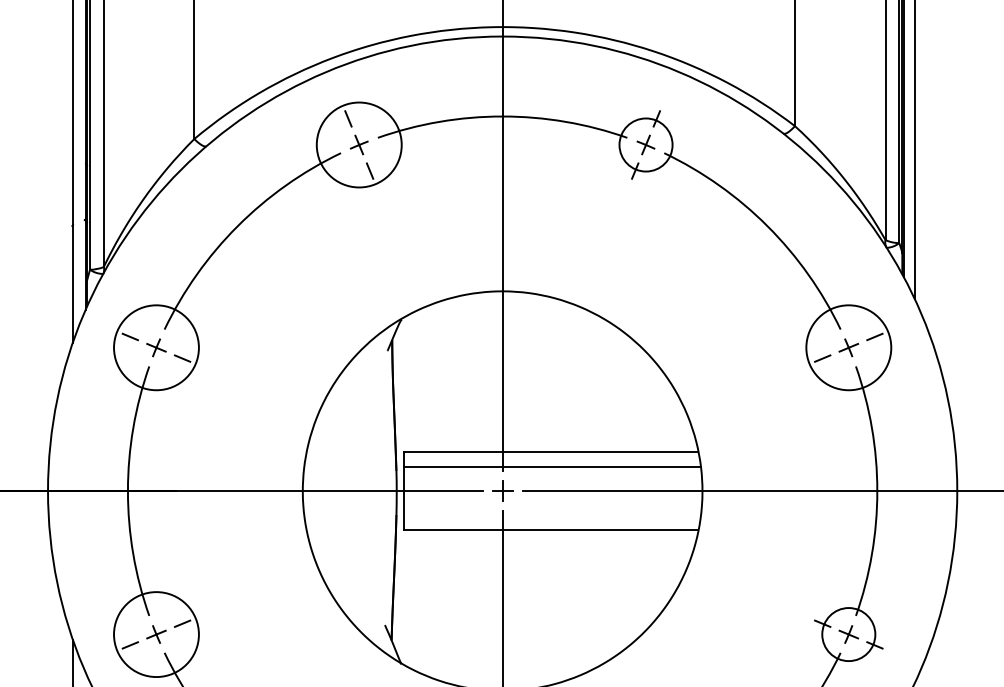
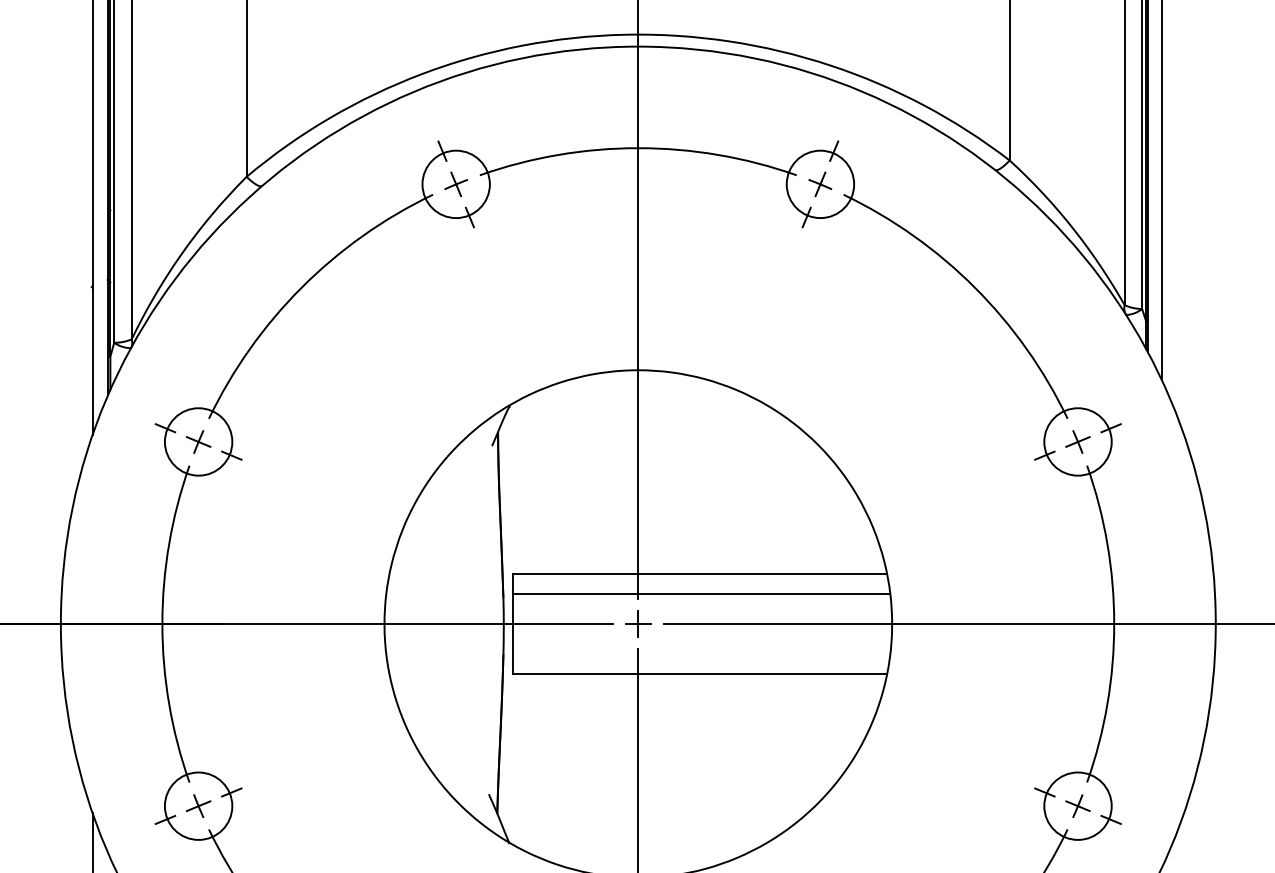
circle: (358, 145) -> (455, 184), size x0.62
circle: (156, 347) -> (198, 441), size x0.62
circle: (848, 347) -> (1077, 441), size x0.62
circle: (156, 634) -> (198, 805), size x0.62

